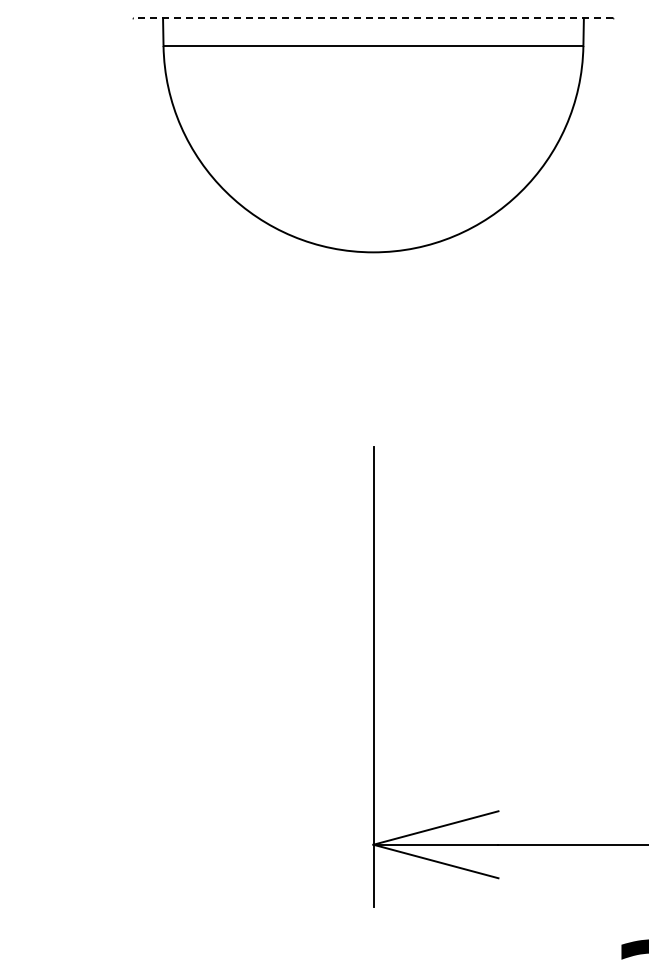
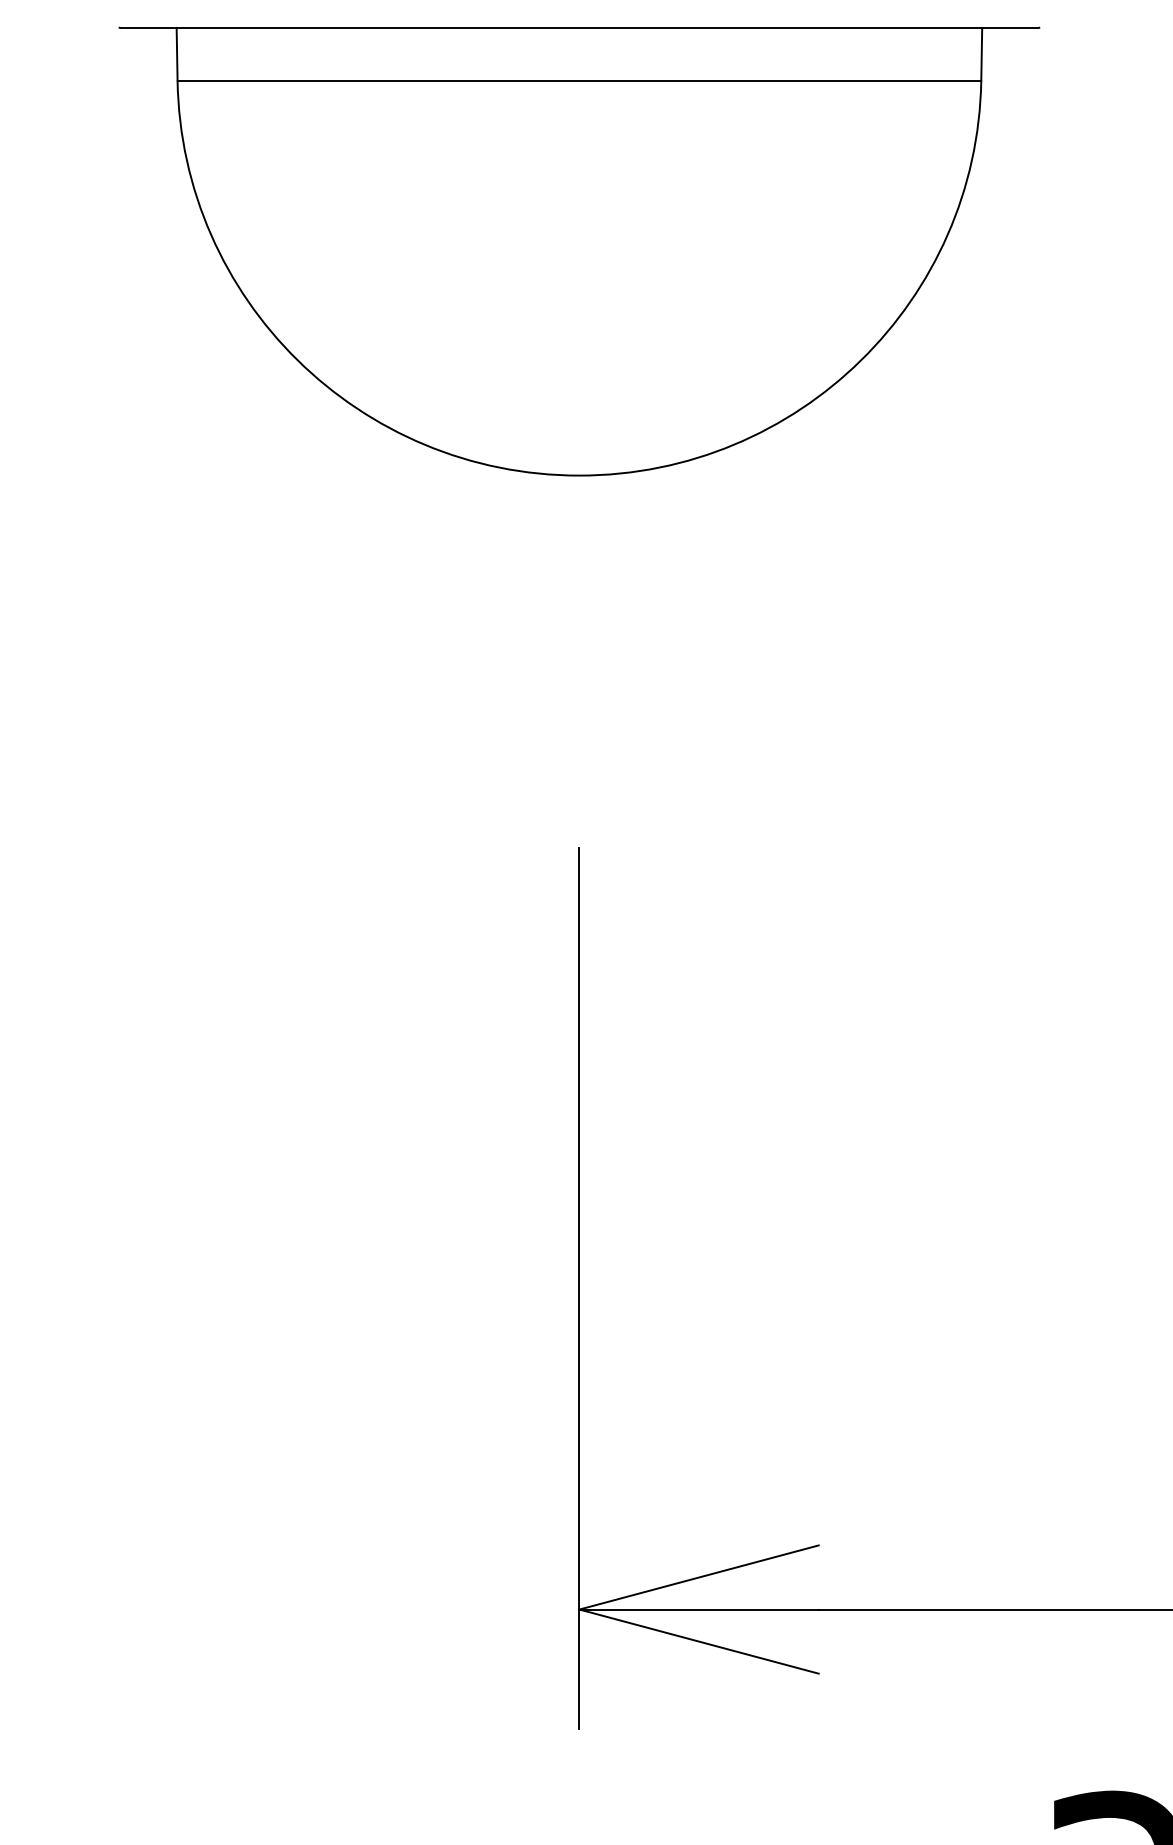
line: (373, 18) -> (579, 27), dashed -> solid

